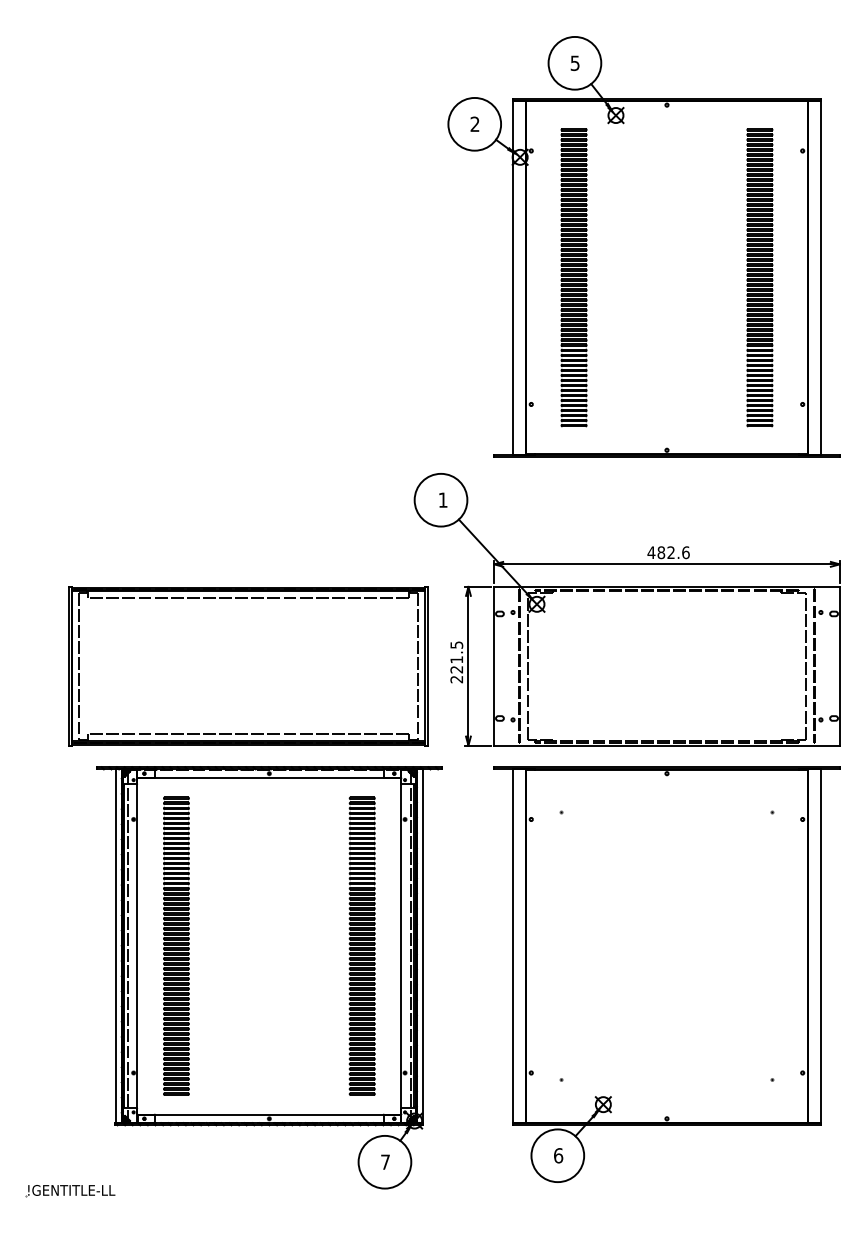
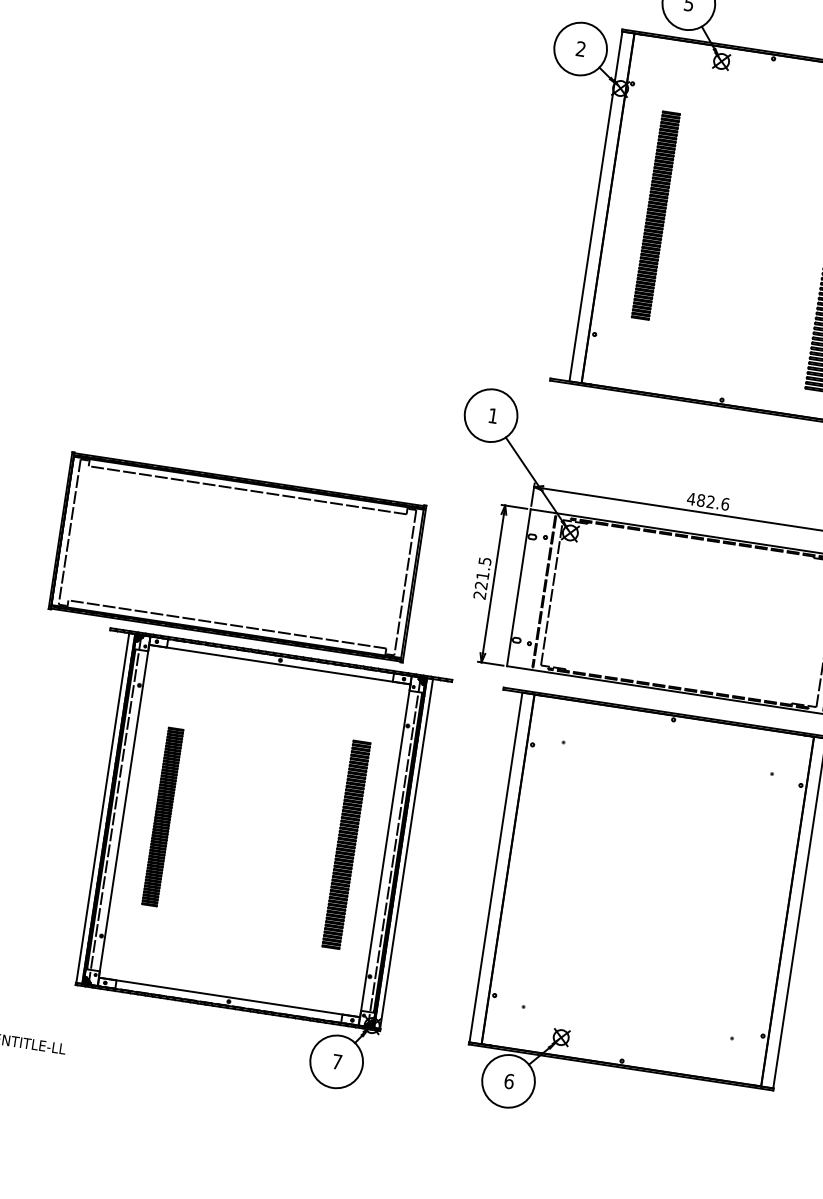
part: (573, 277) -> (655, 215), size x0.7
part: (248, 666) -> (237, 557), moved
part: (176, 945) -> (162, 816), size x0.6
part: (361, 945) -> (345, 844), size x0.7

